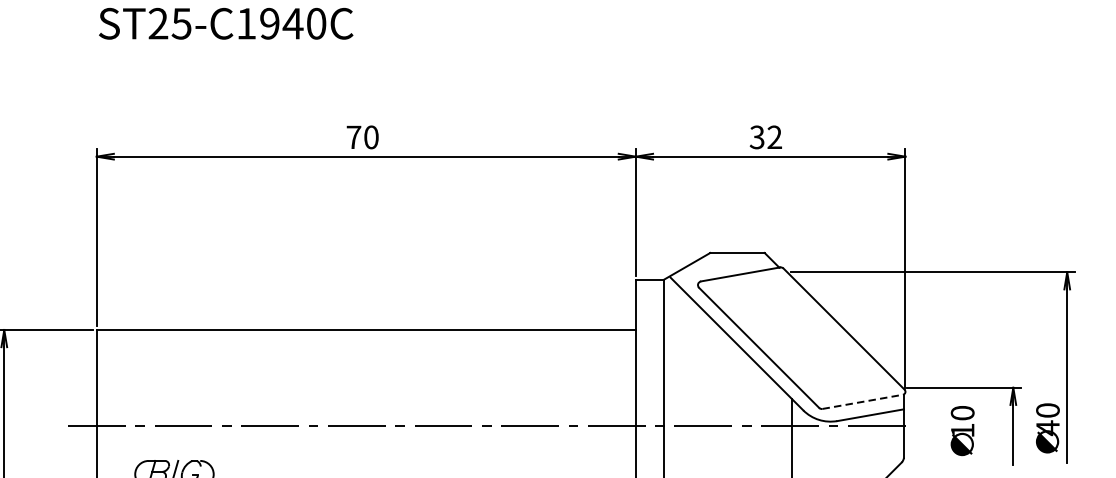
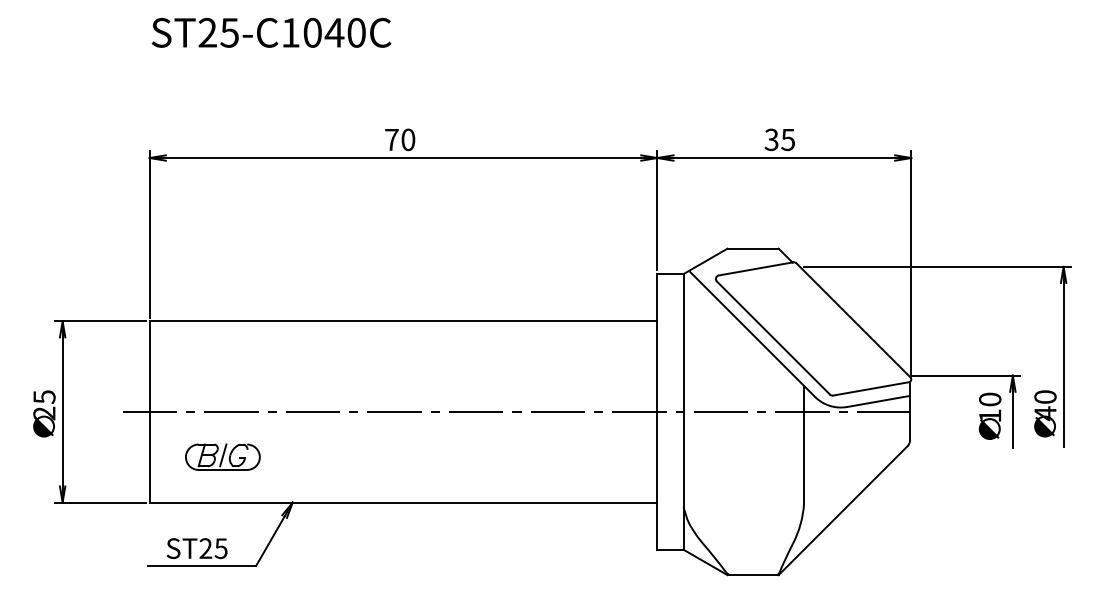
text: (269, 23) -> (312, 32), ST25-C1940C -> ST25-C1040C
text: (775, 137) -> (788, 139), 32 -> 35
line: (863, 401) -> (871, 388), dashed -> solid
text: (961, 430) -> (989, 415), moved

